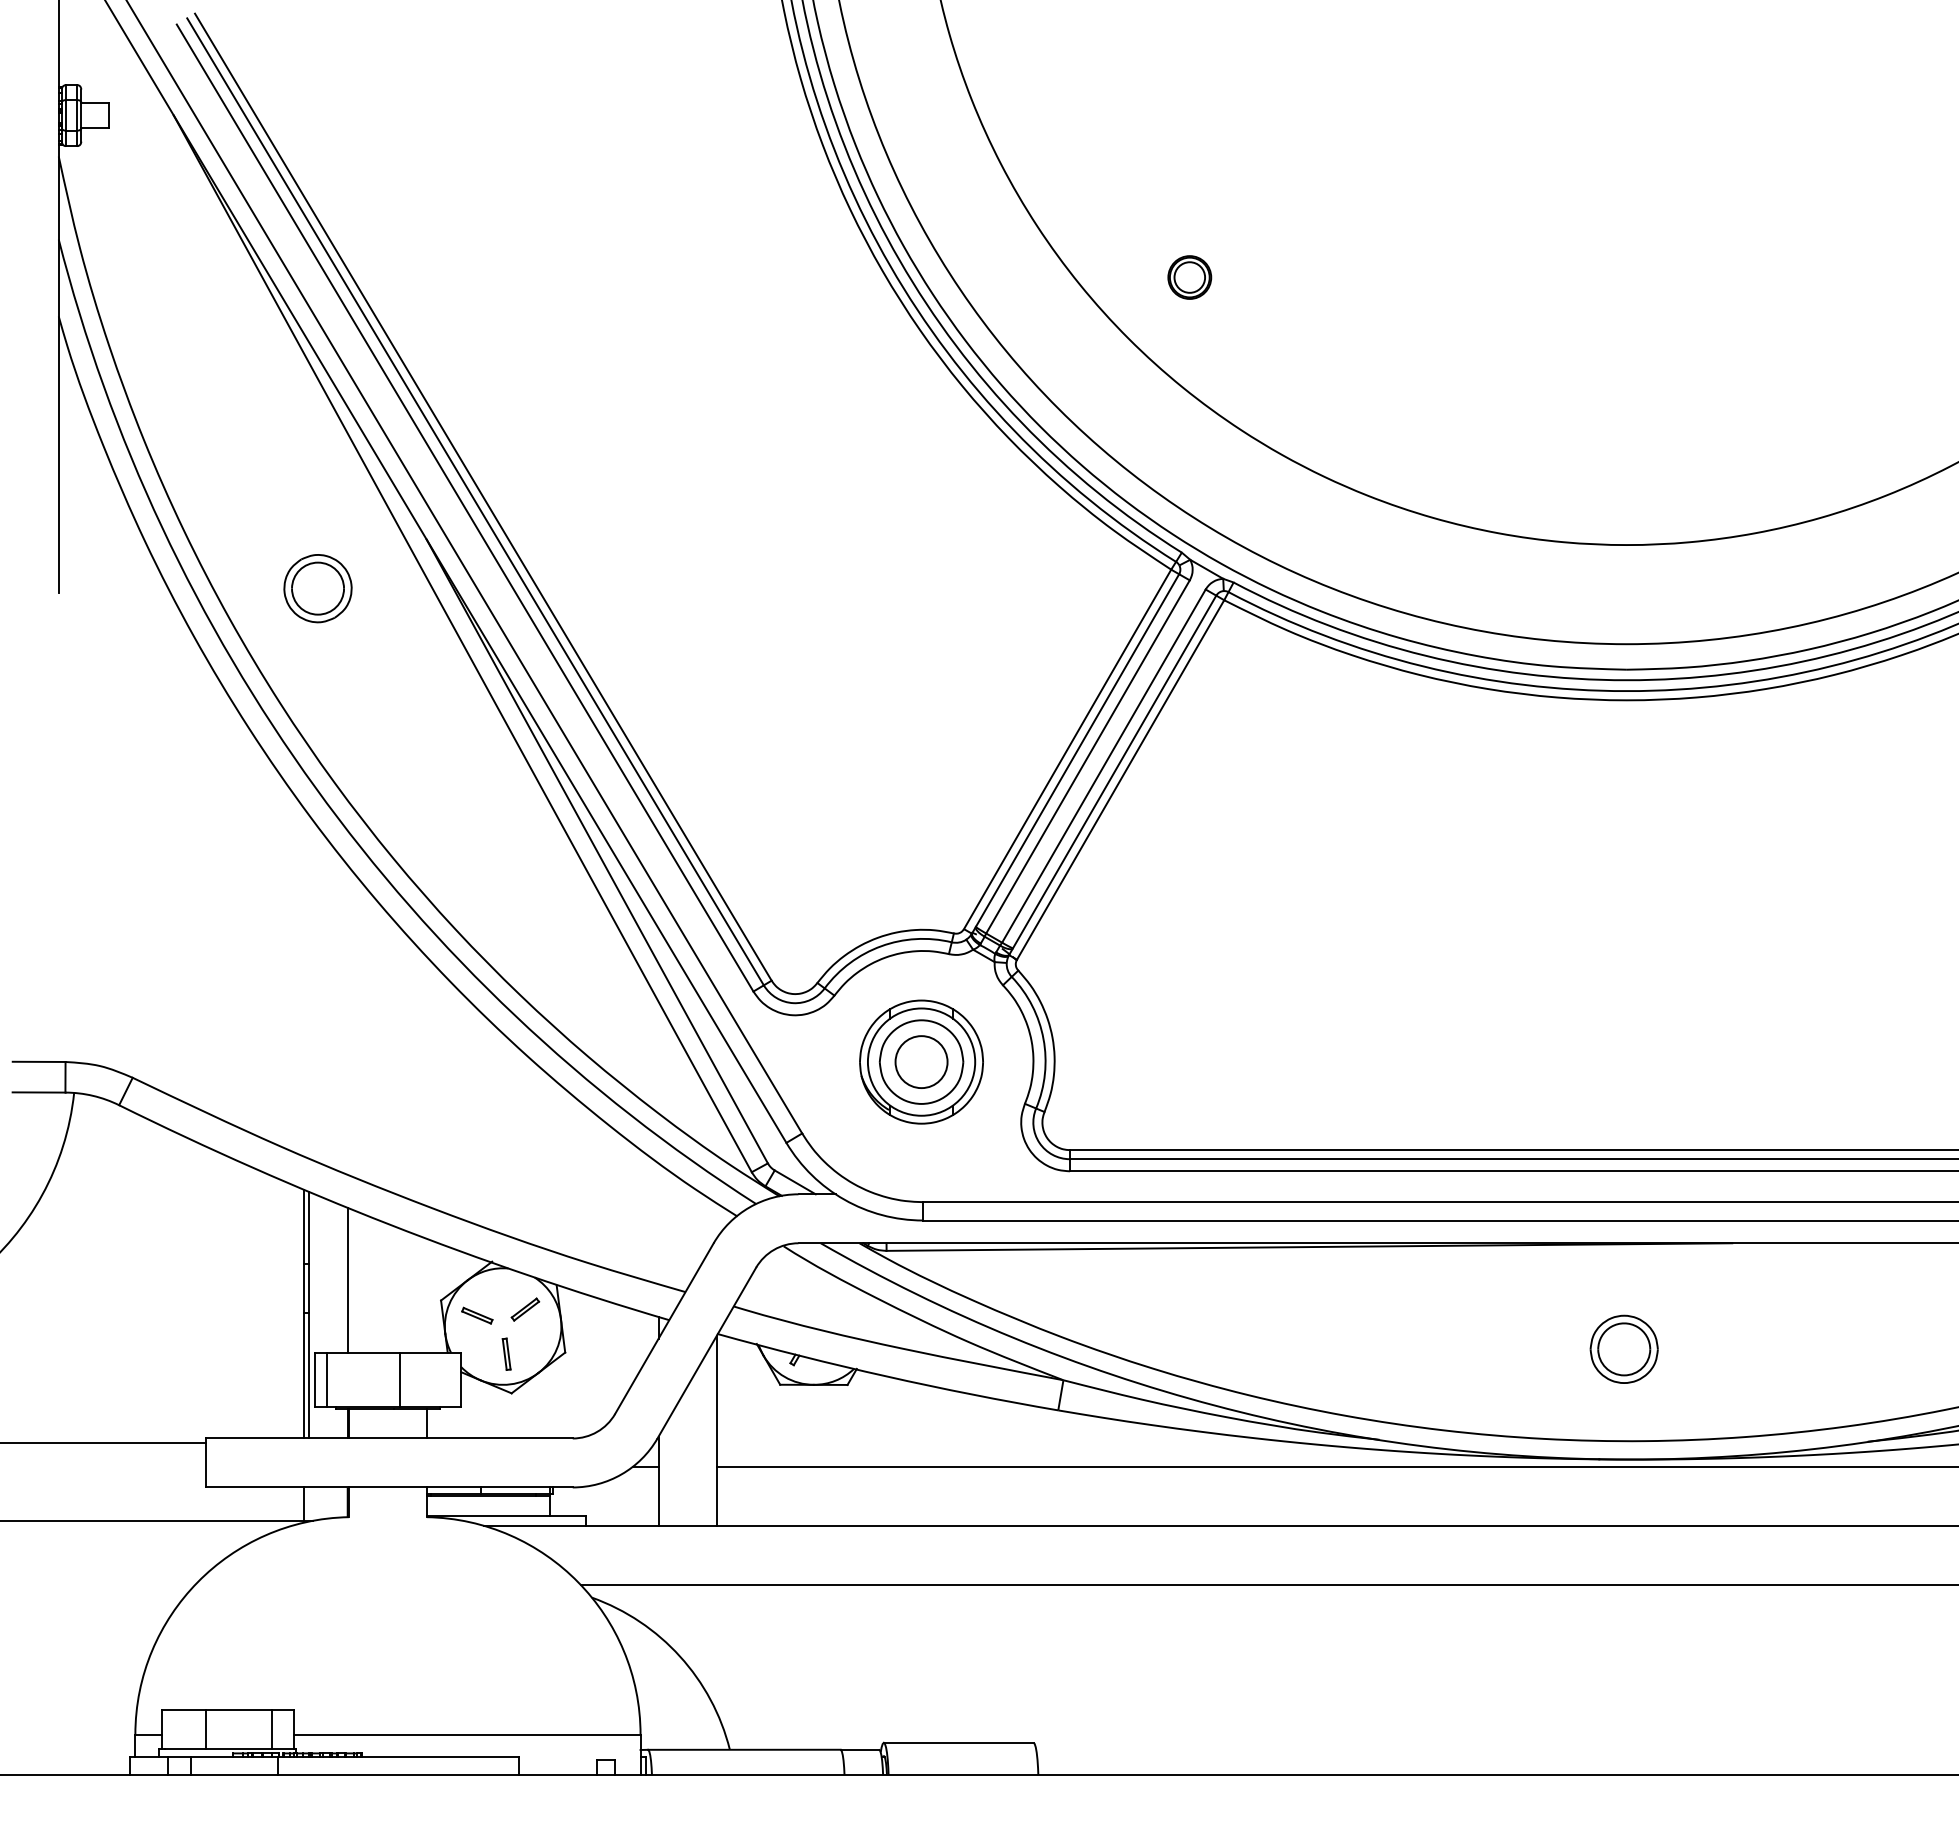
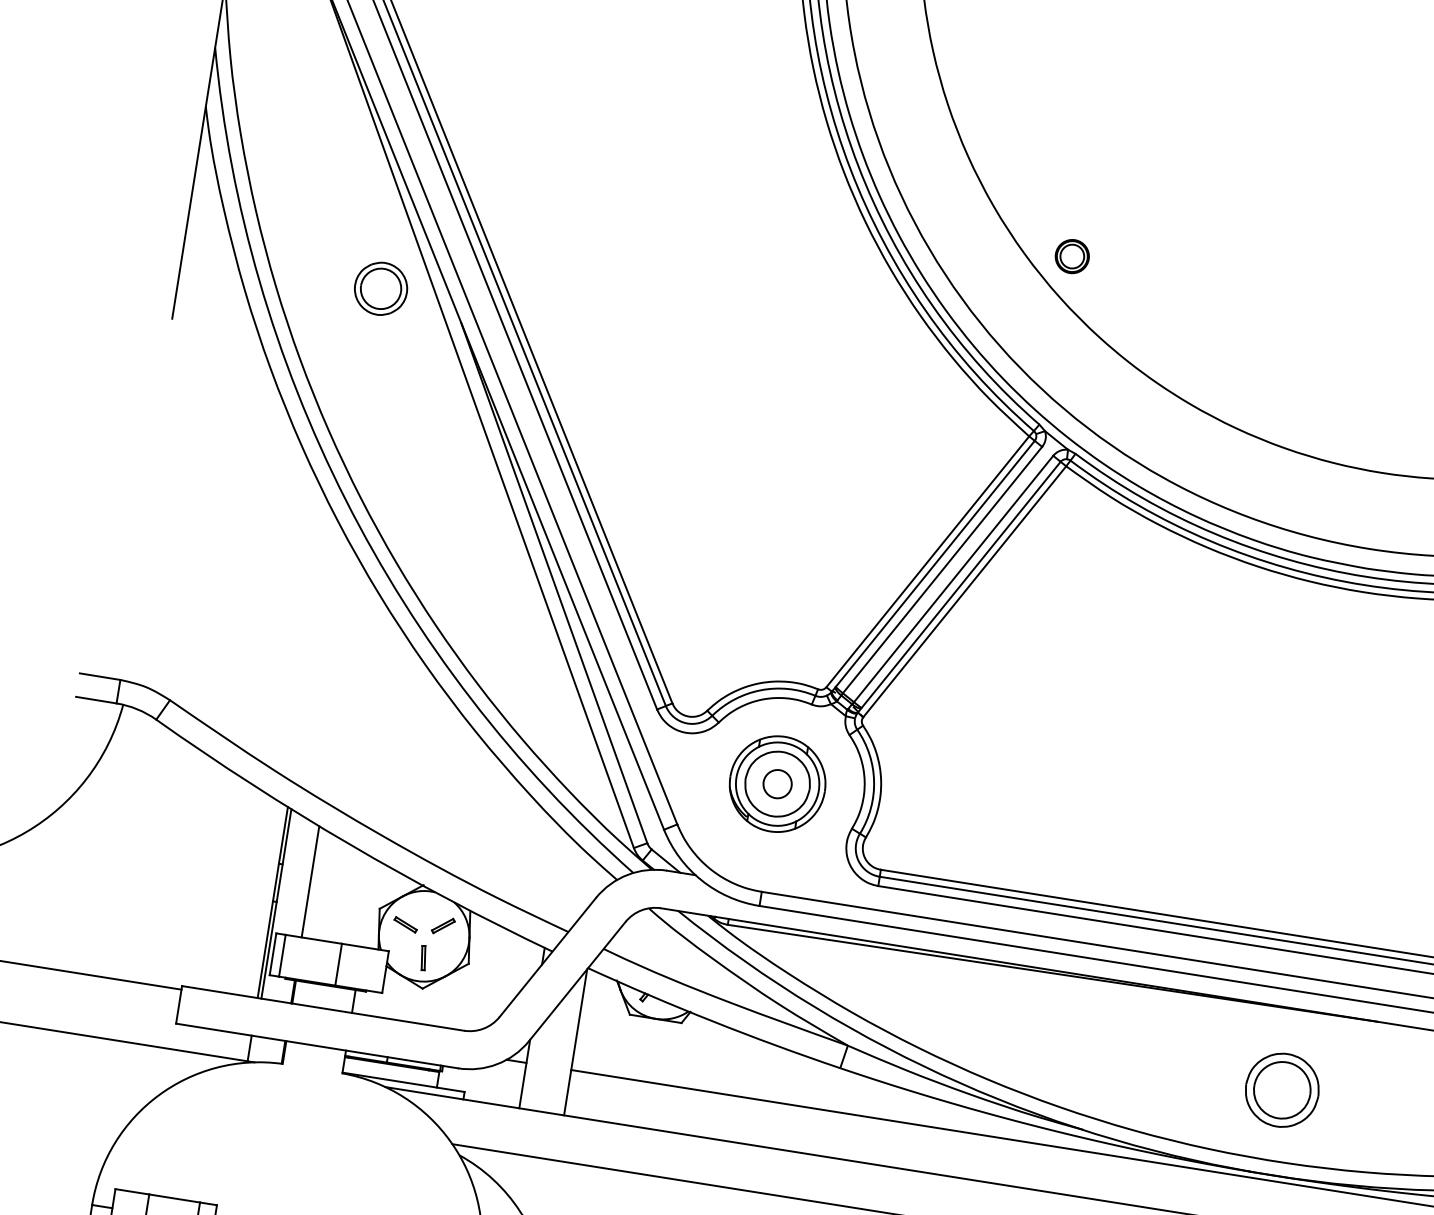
part: (1189, 277) -> (1072, 256), moved
part: (317, 588) -> (380, 288), moved
circle: (921, 1062) -> (777, 784), size x0.7
part: (1623, 1348) -> (1281, 1089), size x1.4

